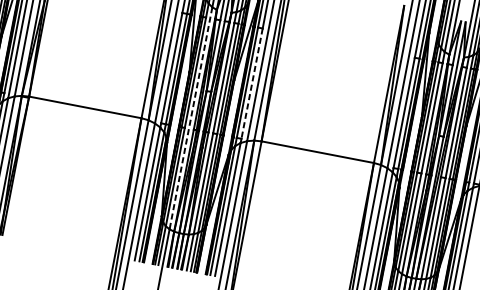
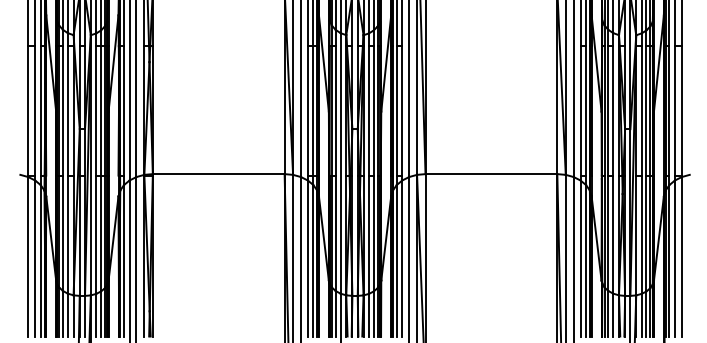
line: (252, 83) -> (402, 110), dashed -> solid
line: (190, 118) -> (340, 163), dashed -> solid

